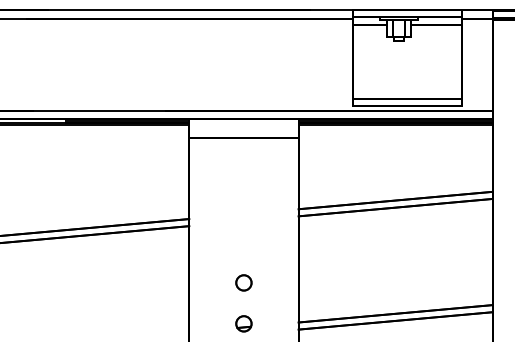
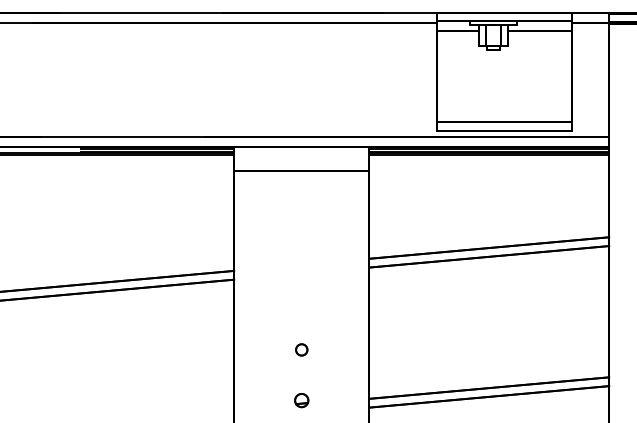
circle: (243, 282) -> (301, 349), size x0.6
part: (243, 323) -> (301, 400), size x0.7

